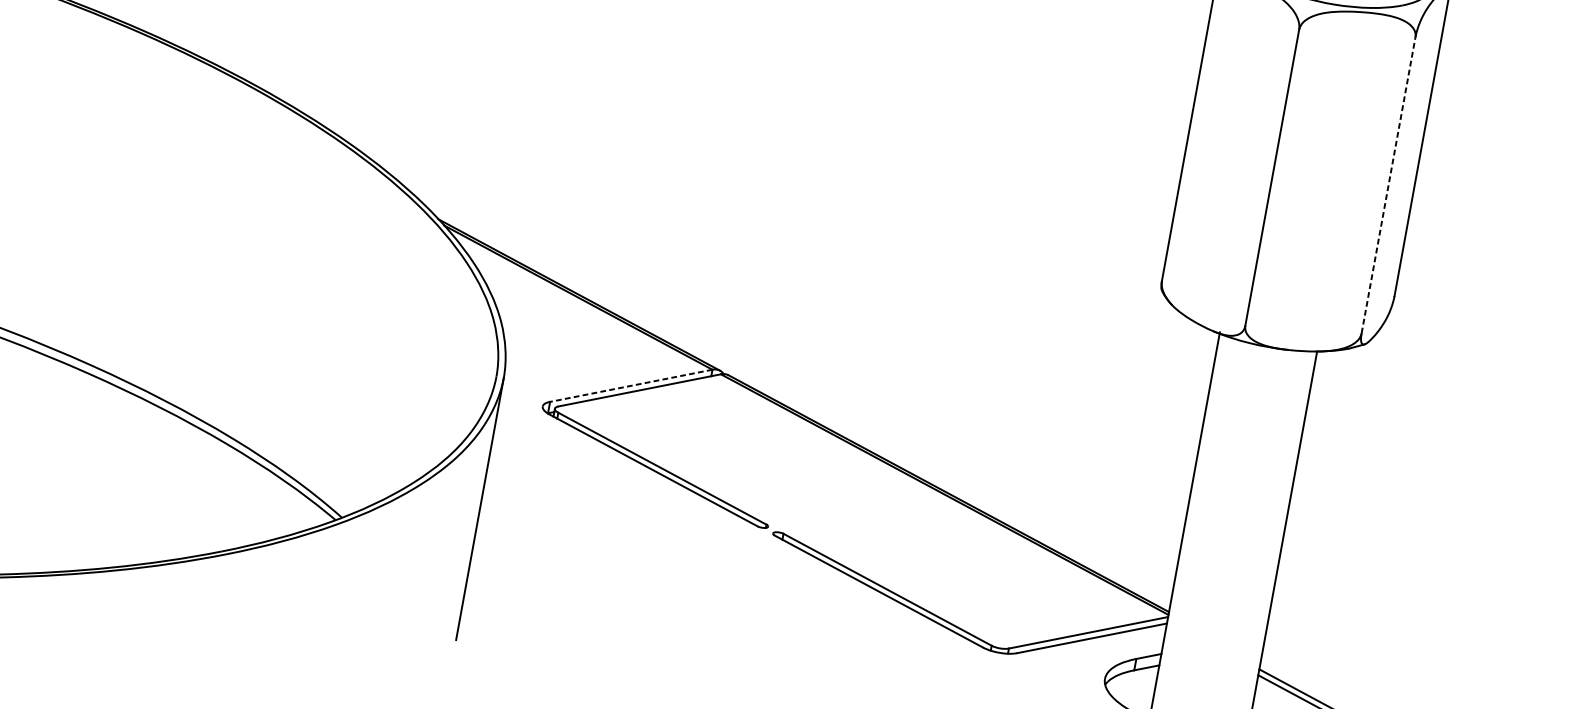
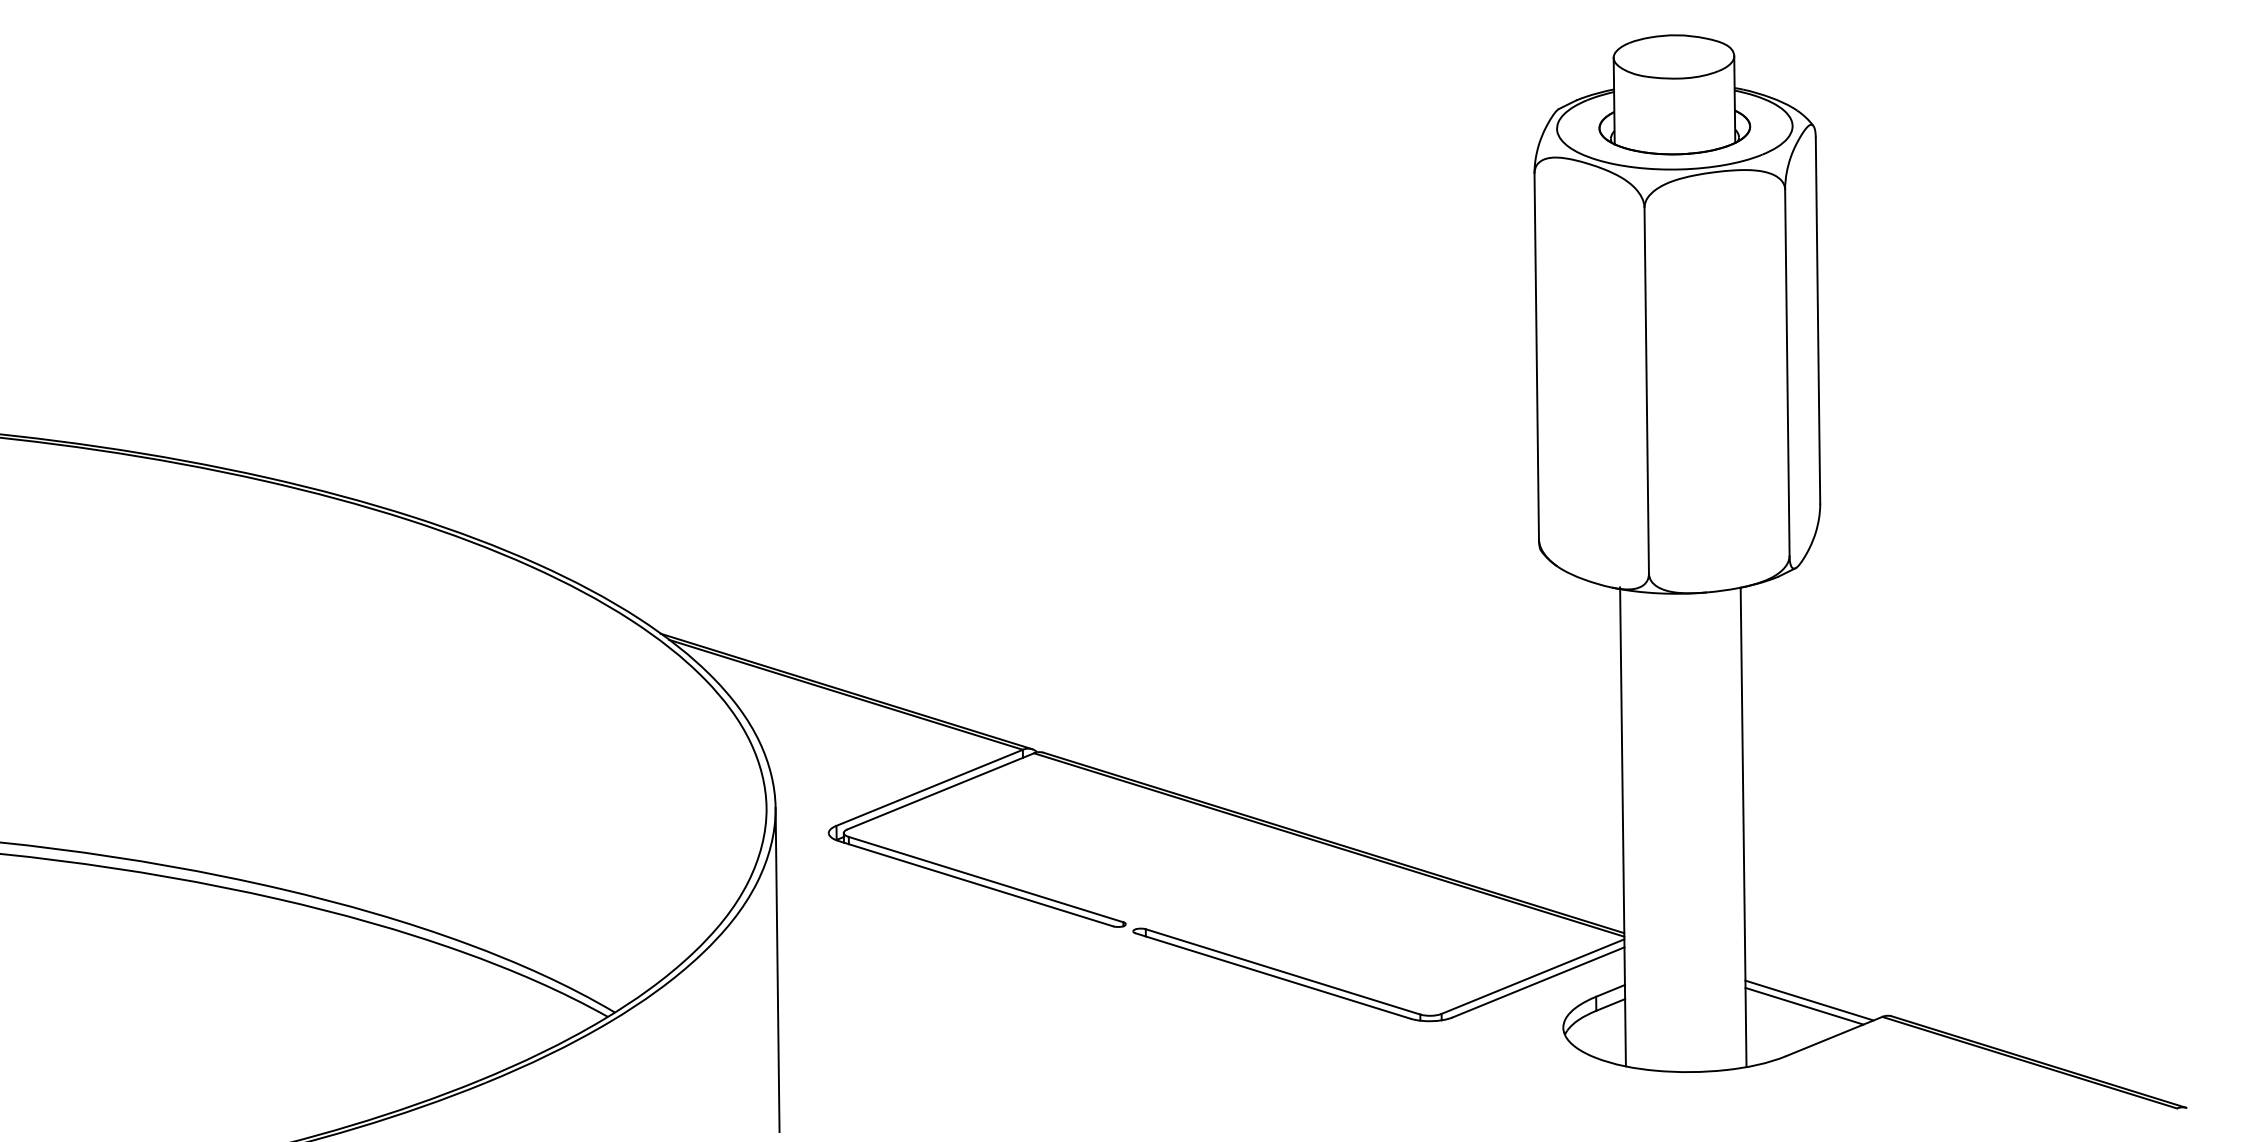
line: (1388, 185) -> (1787, 372), dashed -> solid
line: (631, 385) -> (929, 787), dashed -> solid

